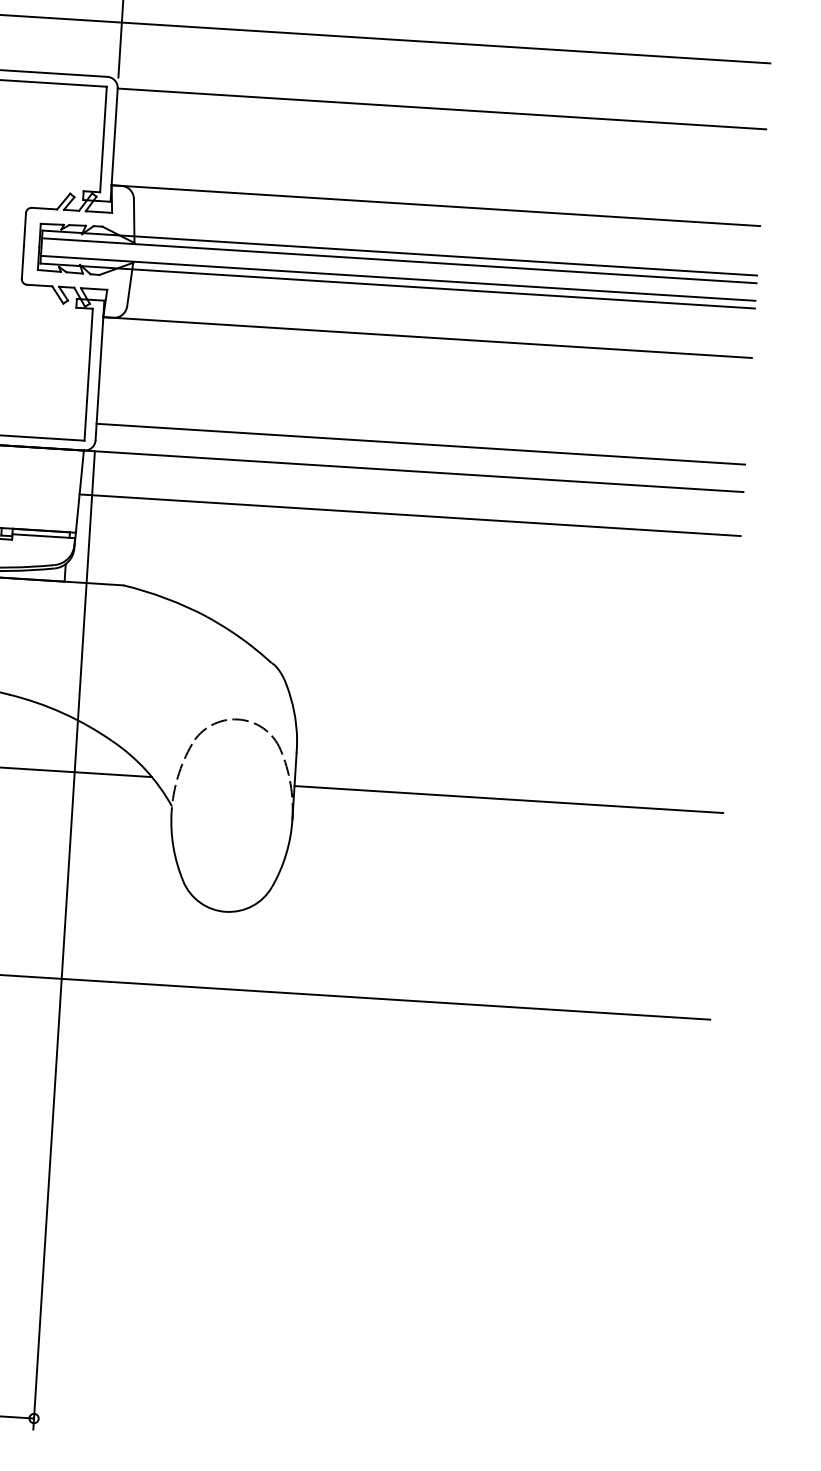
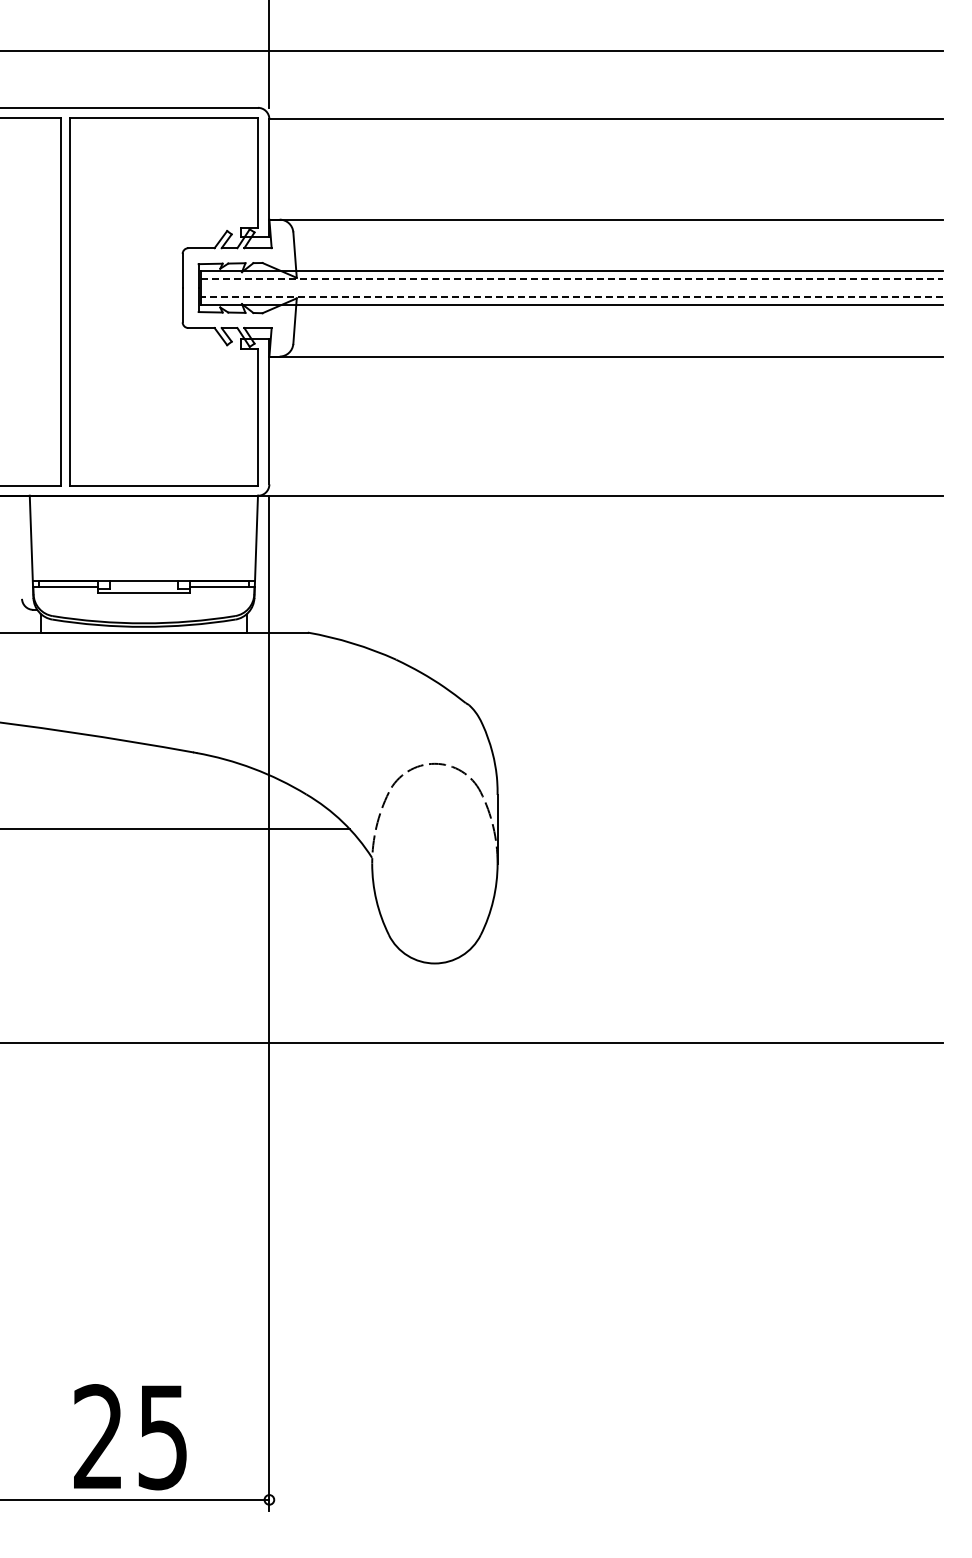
line: (399, 260) -> (571, 278), solid -> dashed
line: (397, 278) -> (571, 297), solid -> dashed
line: (420, 444) -> (605, 467), removed
line: (410, 515) -> (599, 541), removed
line: (508, 799) -> (719, 828), removed

